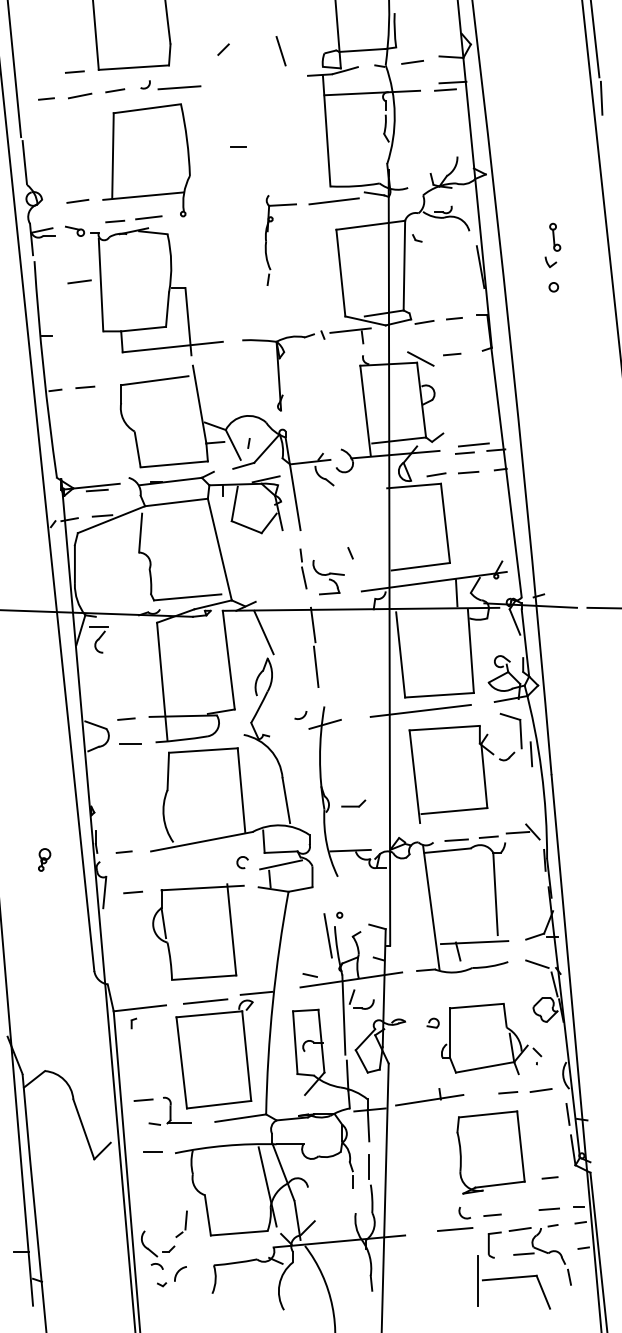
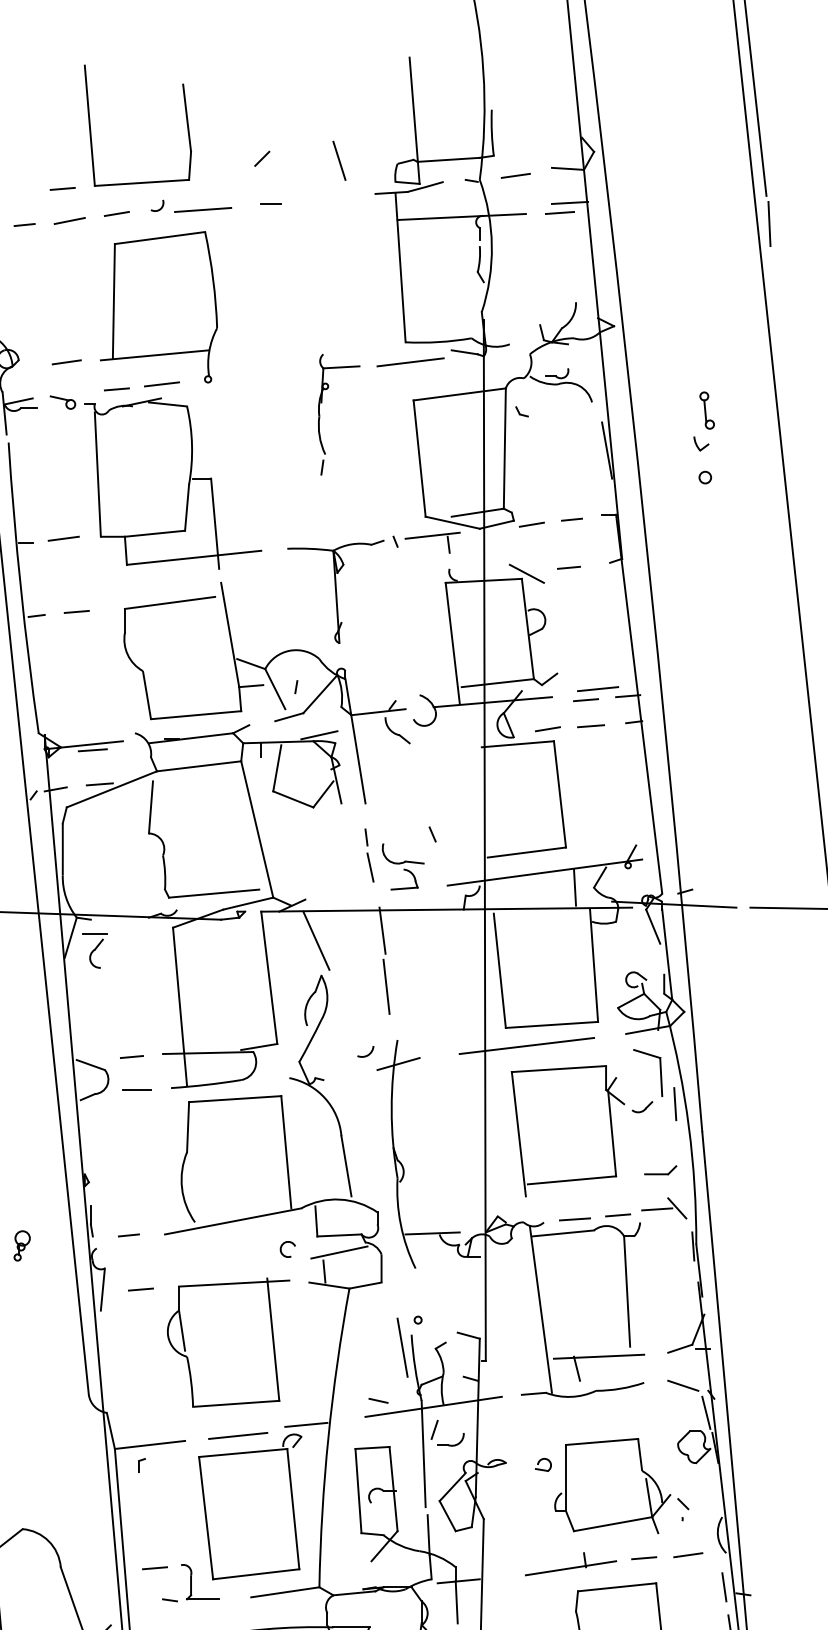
line: (238, 146) -> (271, 202), moved
line: (79, 281) -> (63, 538), moved
part: (353, 803) -> (660, 1170), moved
part: (429, 1097) -> (570, 1564), moved

